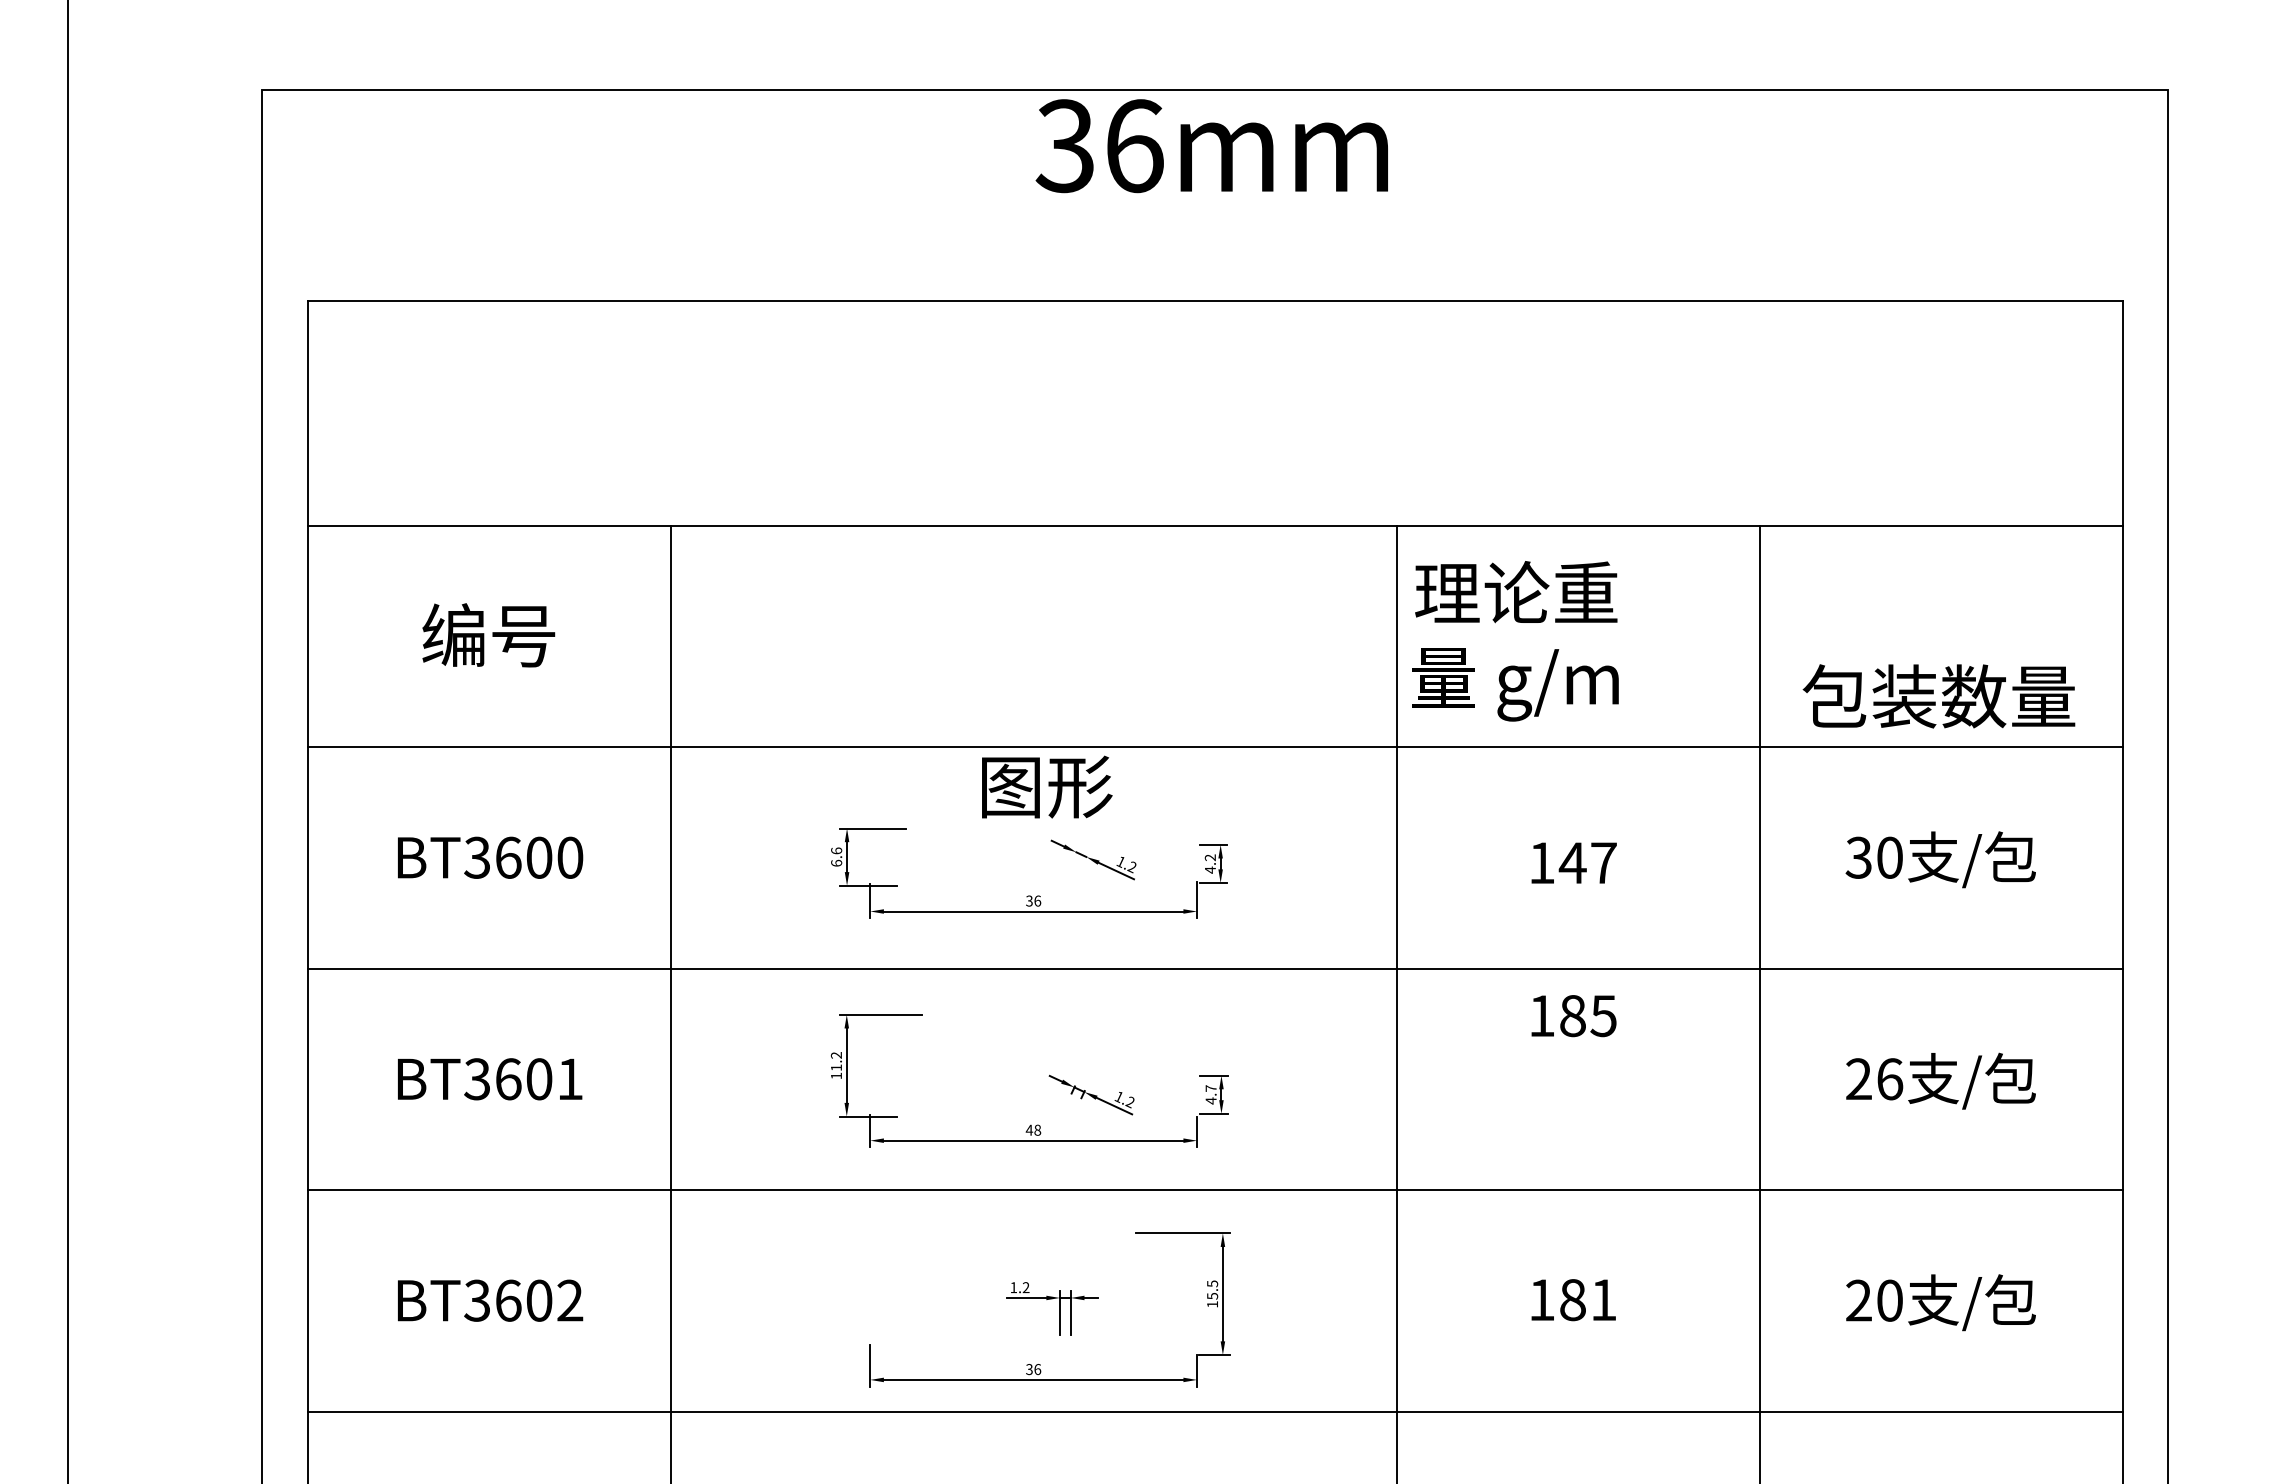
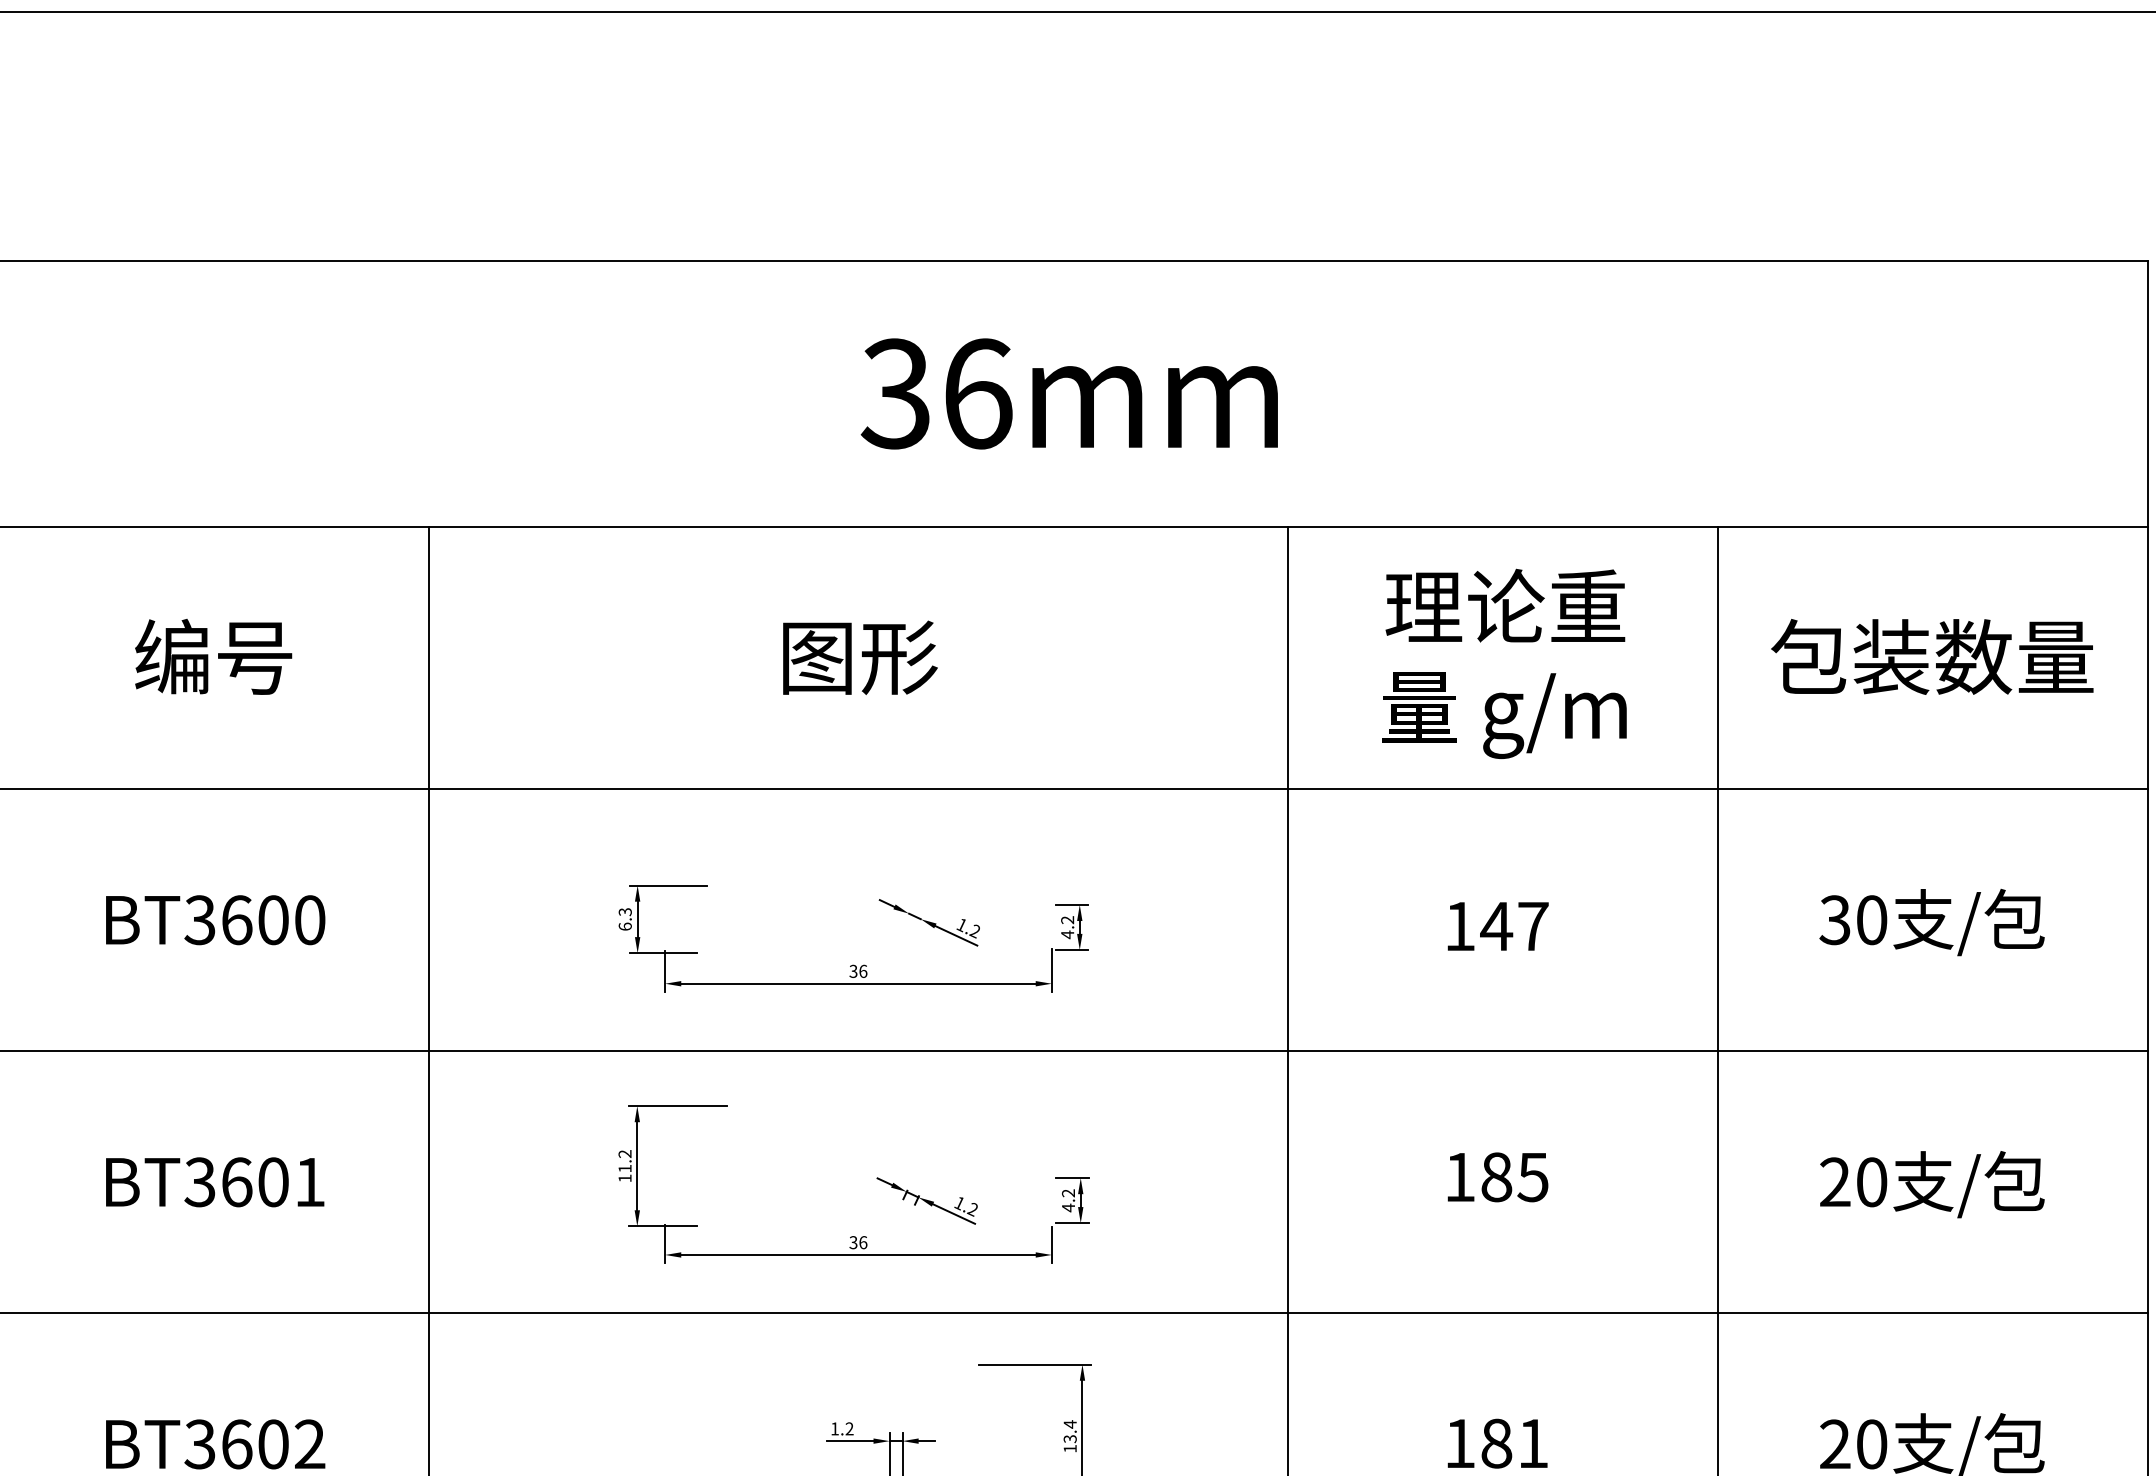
text: (1211, 146) -> (1068, 394), moved
text: (1515, 641) -> (1504, 664), moved
text: (1938, 696) -> (1931, 657), moved
text: (1047, 786) -> (860, 657), moved
text: (836, 850) -> (625, 911), 6.6 -> 6.3
text: (1573, 1016) -> (1497, 1177), moved
text: (1890, 1079) -> (1872, 1182), 26 -> 20
text: (1210, 1088) -> (1067, 1193), 4.7 -> 4.2
text: (1033, 1129) -> (858, 1241), 48 -> 36
text: (1212, 1289) -> (1070, 1431), 15.5 -> 13.4

